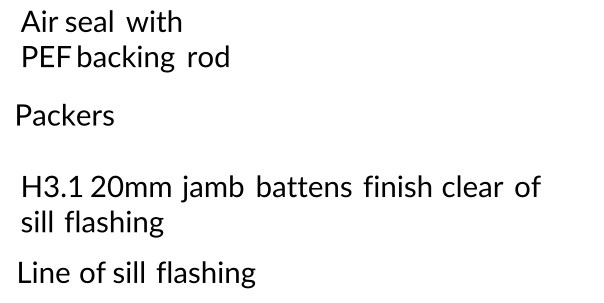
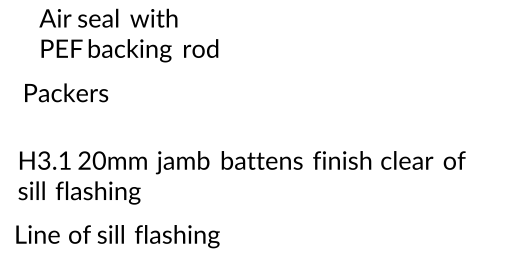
text: (124, 41) -> (128, 35), moved
text: (65, 114) -> (66, 92), moved

